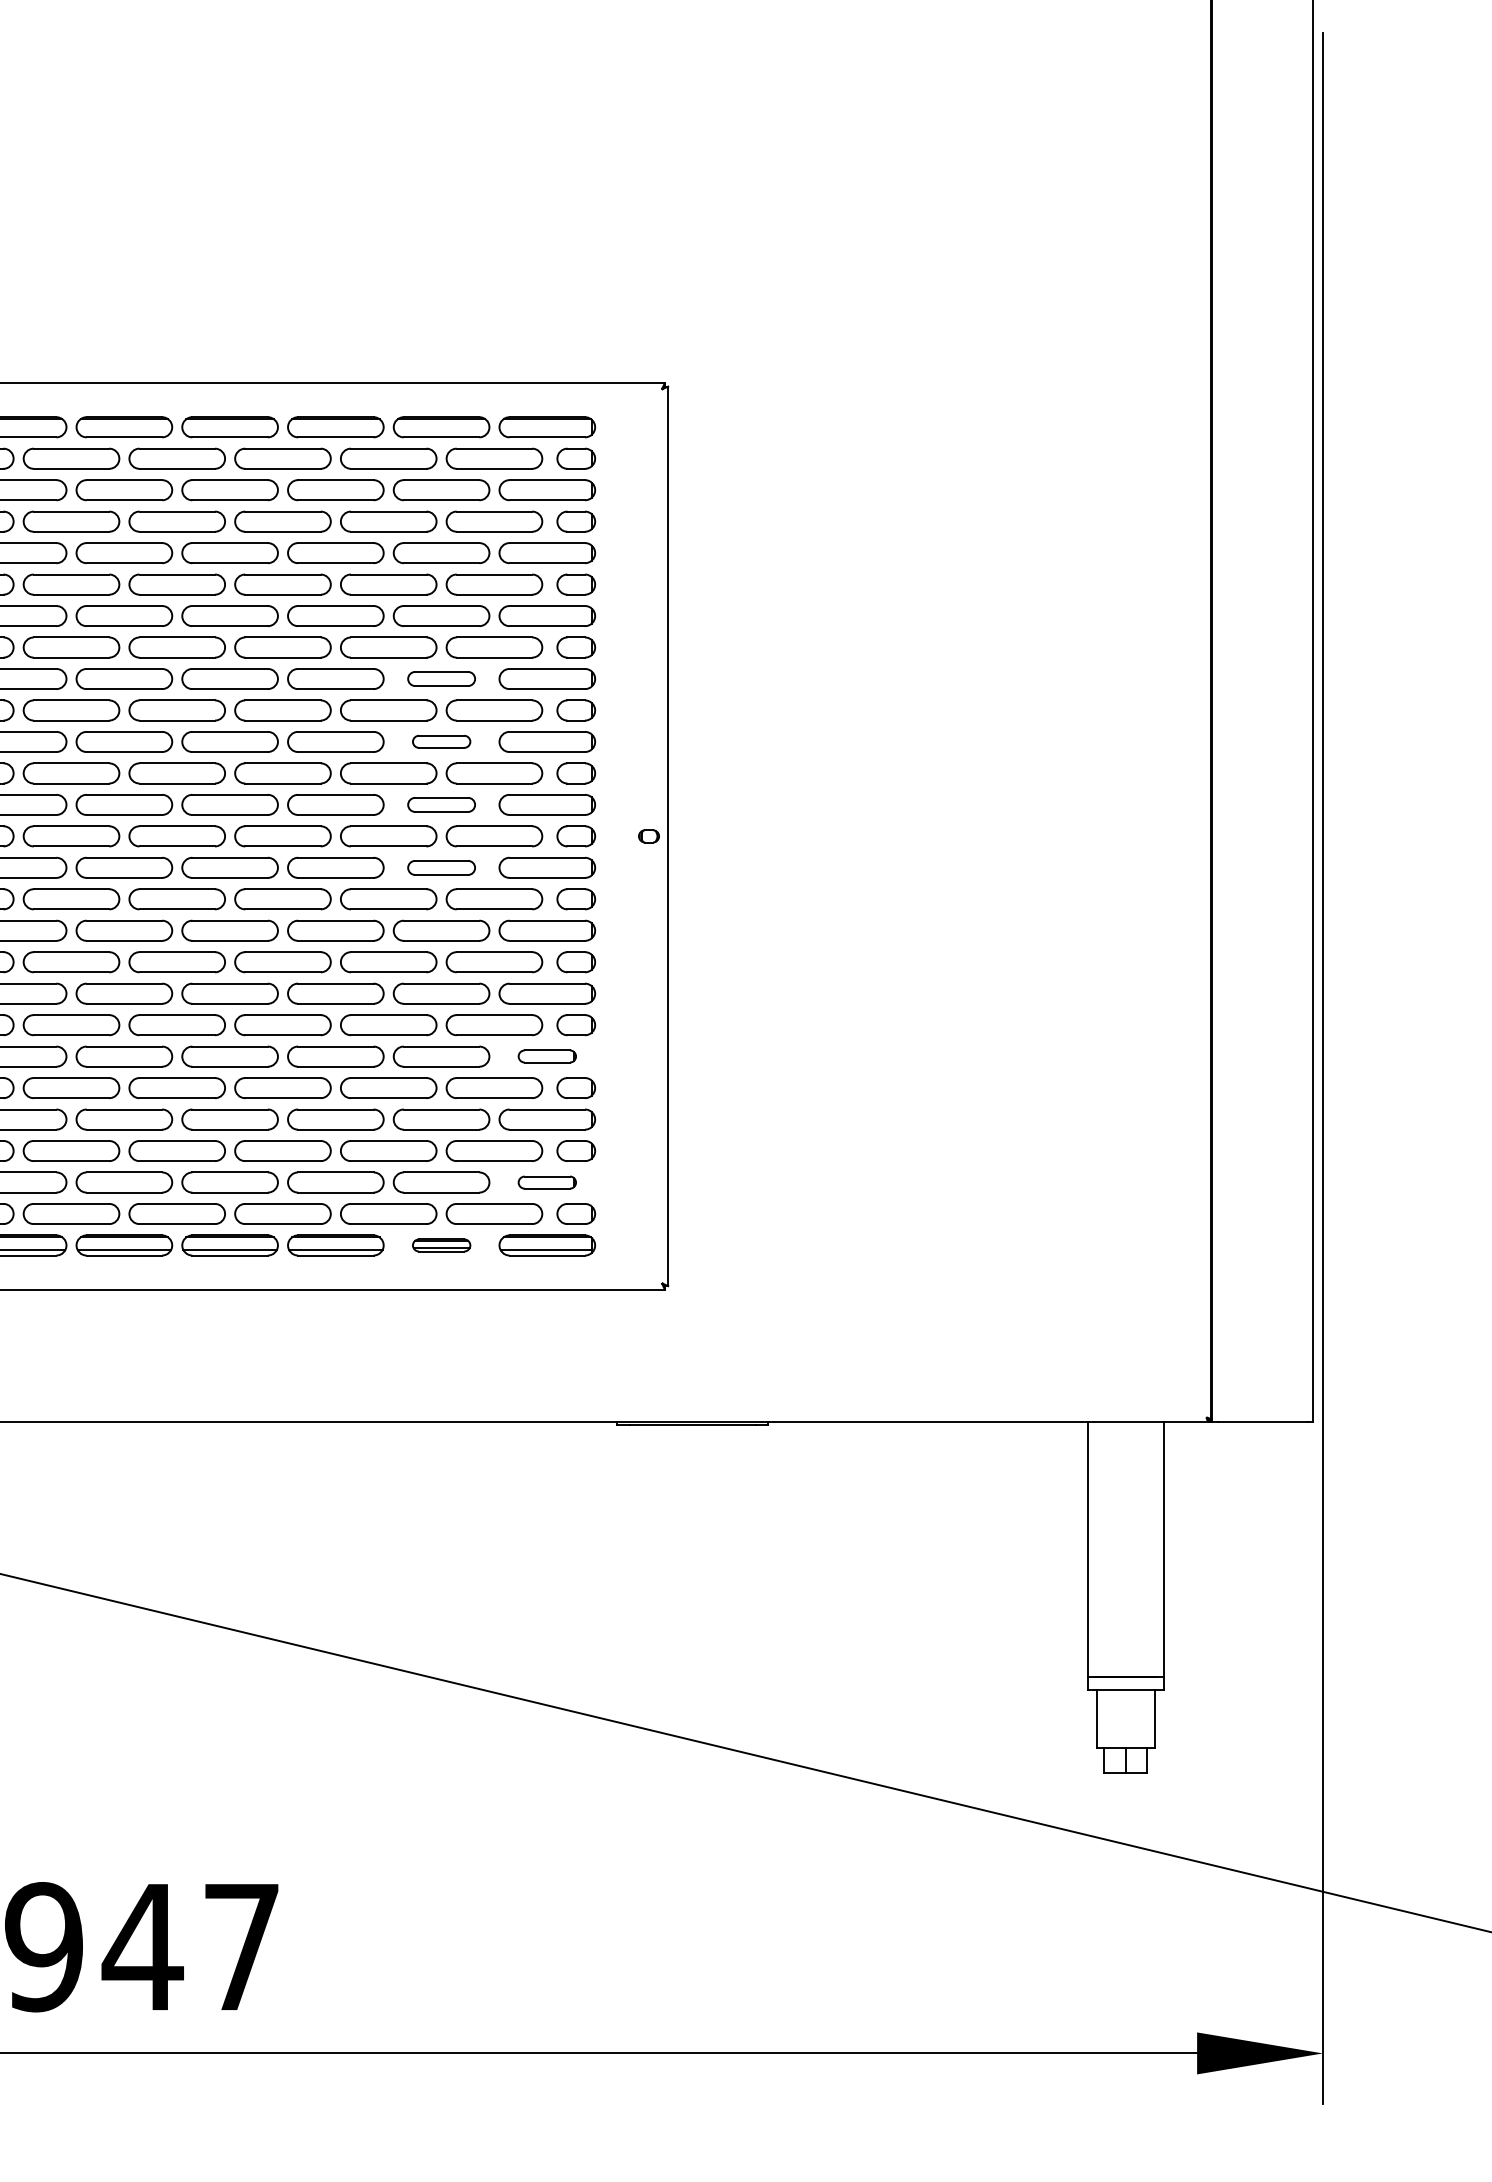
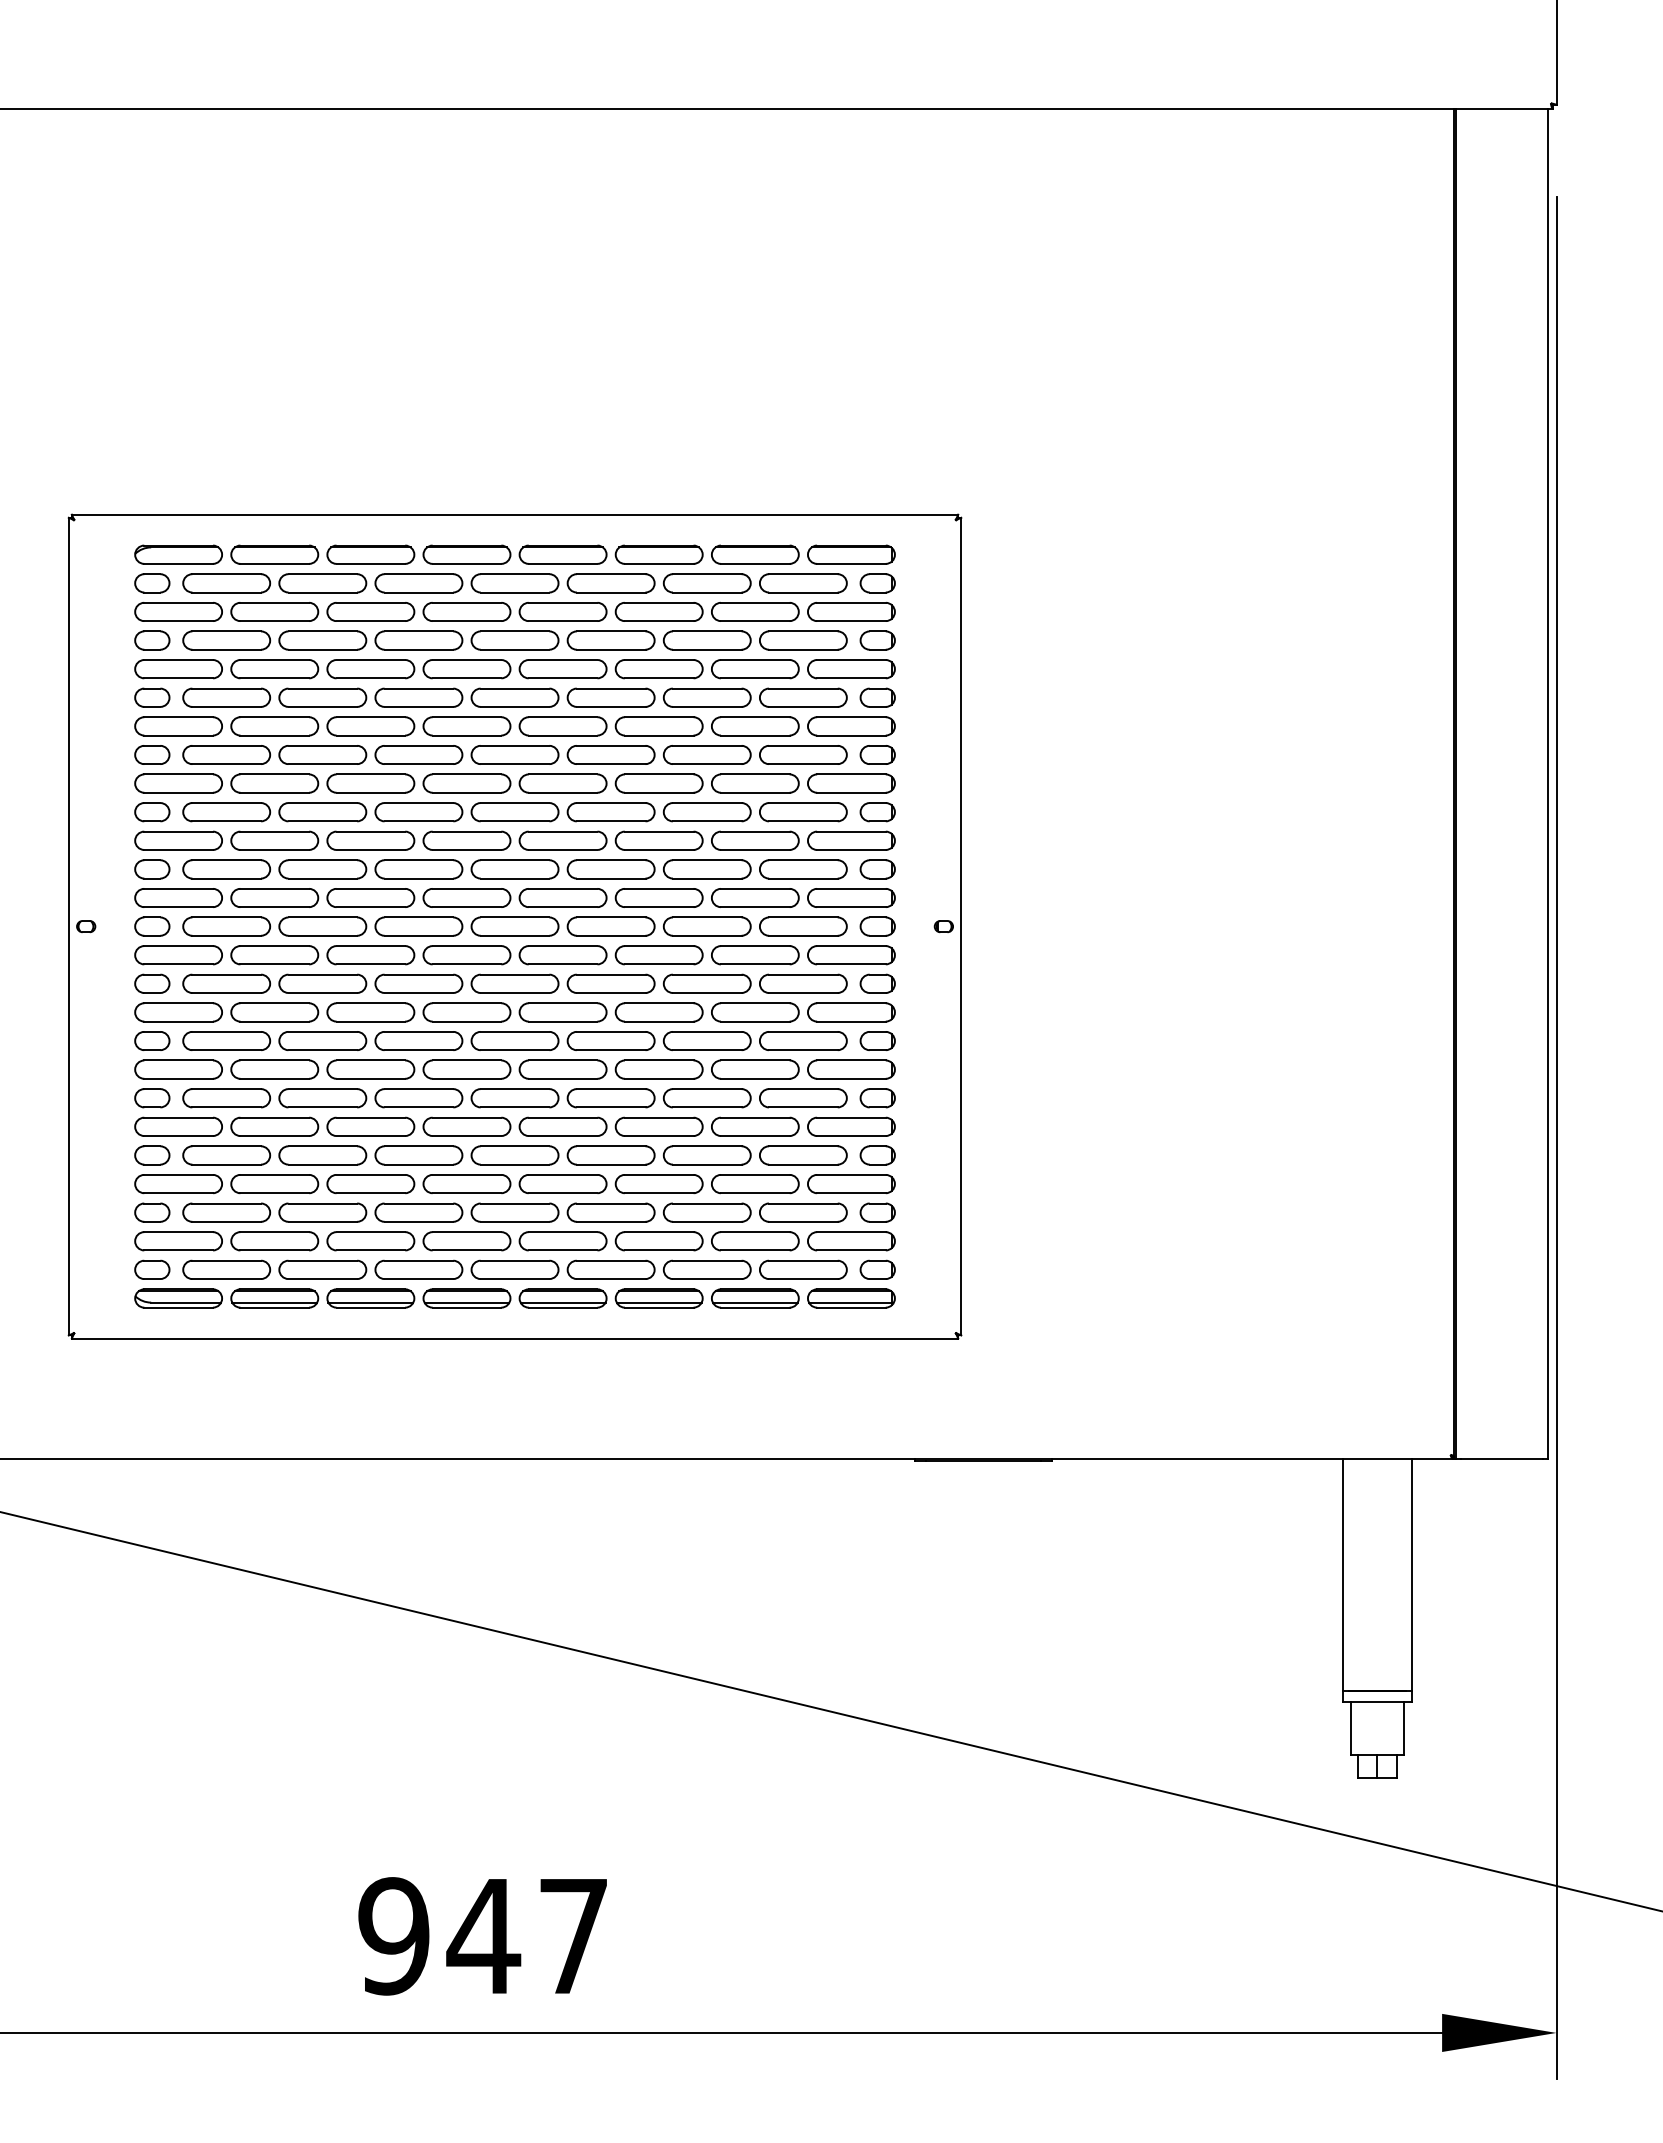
part: (441, 678) -> (755, 783), size x1.43
part: (441, 741) -> (755, 840), size x1.67
part: (441, 804) -> (755, 897), size x1.43
part: (441, 868) -> (755, 955), size x1.43
part: (547, 1056) -> (851, 1126), size x1.67
part: (547, 1182) -> (851, 1241), size x1.67
part: (441, 1245) -> (755, 1298), size x1.67

